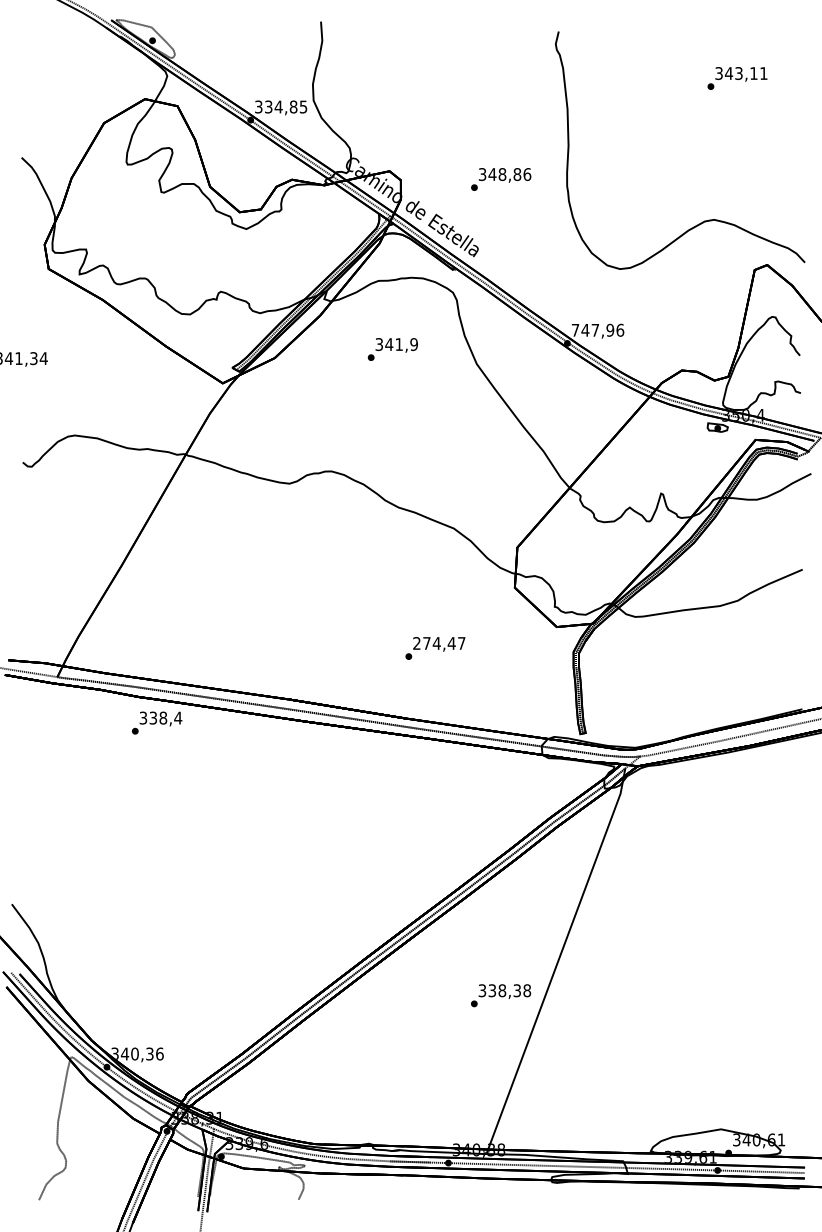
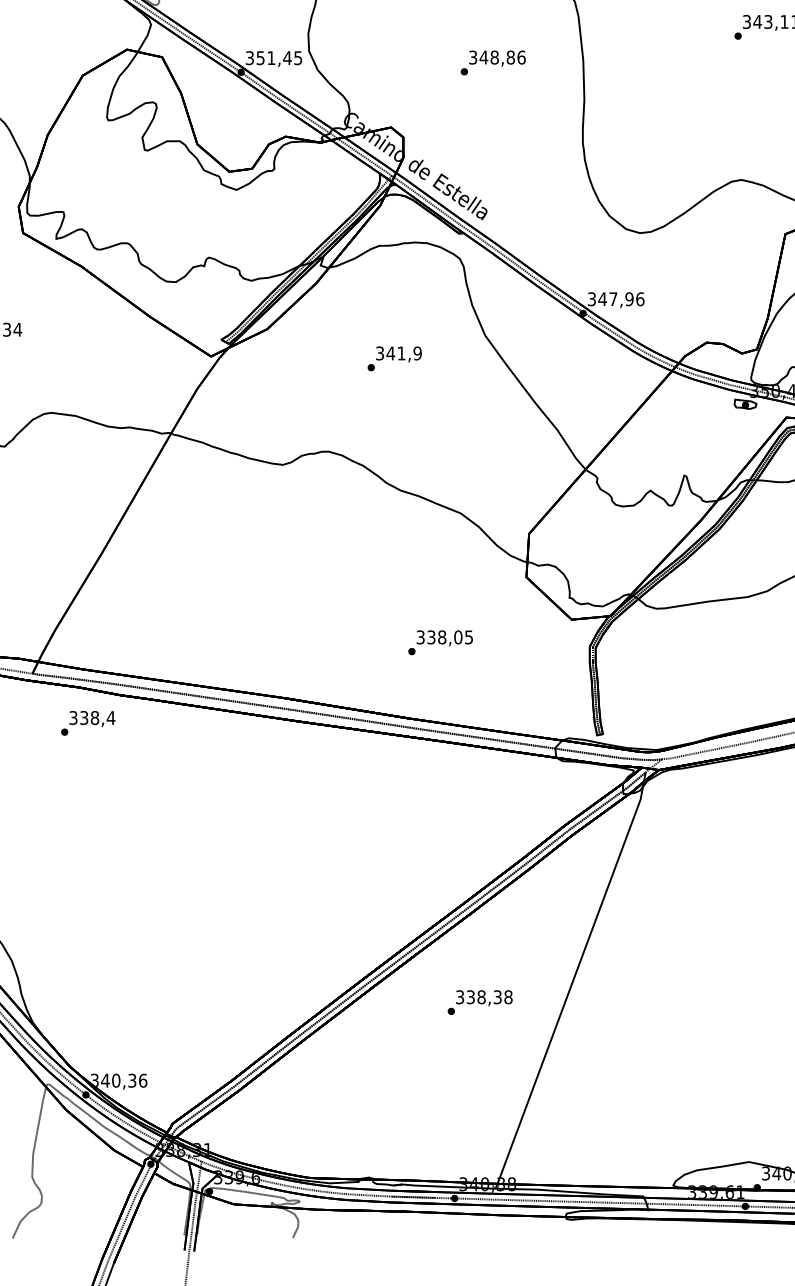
text: (281, 106) -> (274, 57), 334,85 -> 351,45
text: (501, 179) -> (493, 62), moved
text: (575, 329) -> (591, 298), 747,96 -> 347,96
text: (392, 349) -> (394, 358), moved
text: (439, 643) -> (445, 637), 274,47 -> 338,05
text: (157, 722) -> (88, 722), moved
text: (501, 995) -> (480, 1002), moved

